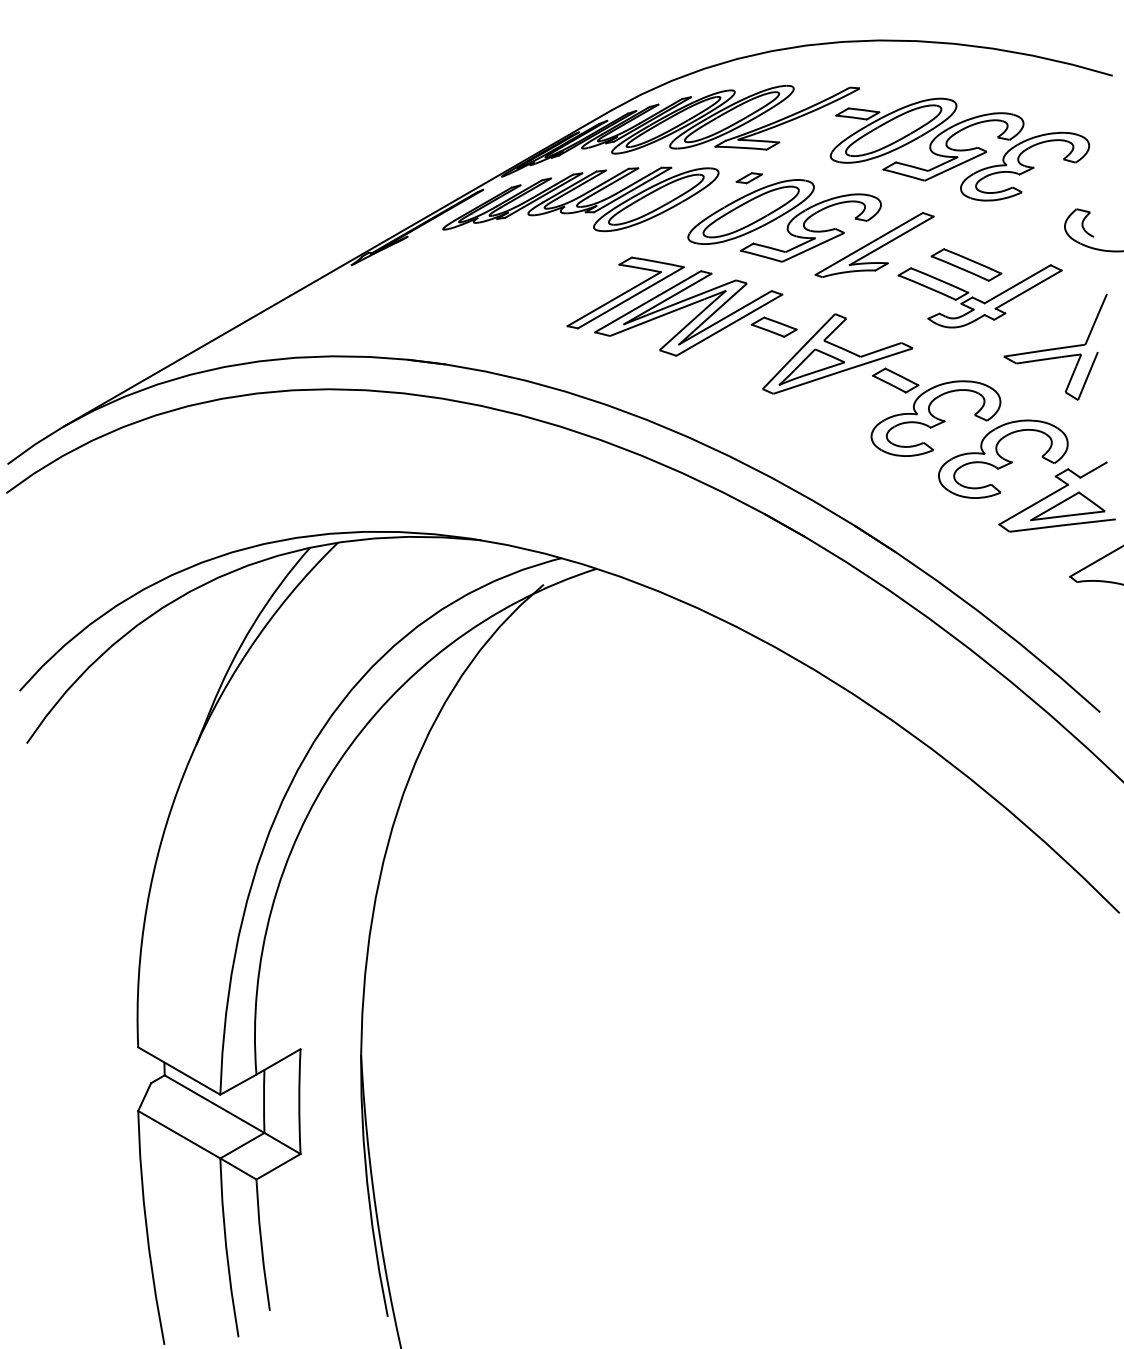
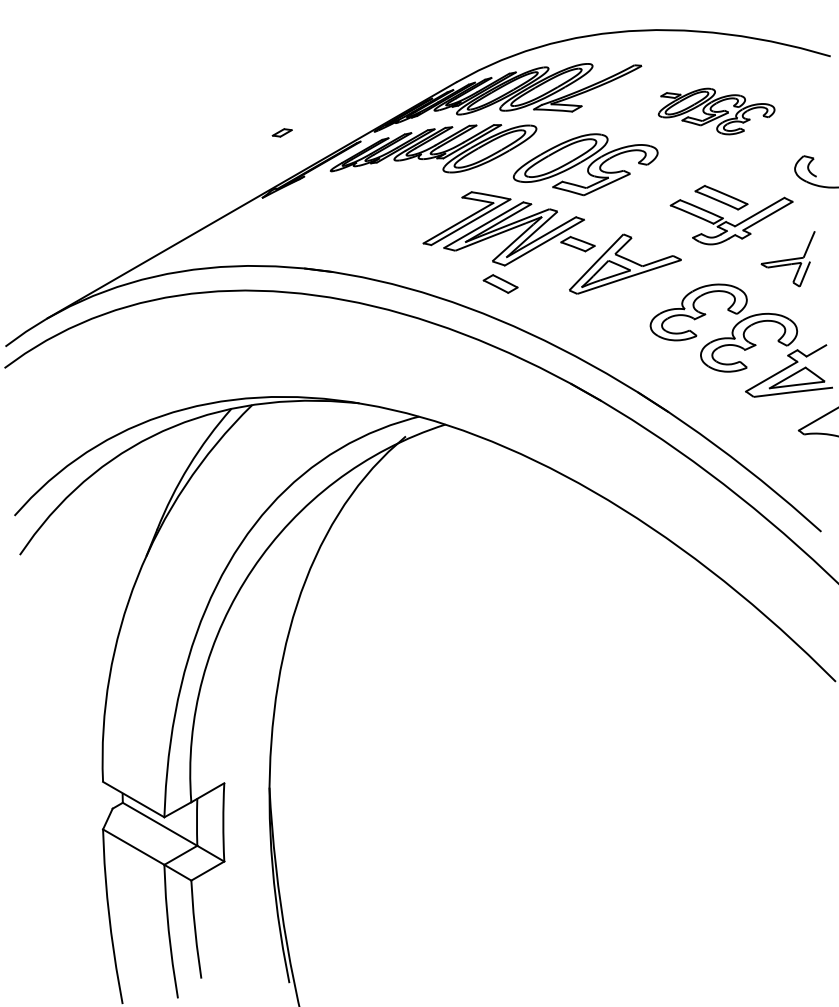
part: (959, 149) -> (716, 111), size x0.6
part: (749, 178) -> (282, 133), moved
part: (874, 244) -> (652, 182), removed
part: (1055, 346) -> (787, 258), size x0.7
part: (895, 380) -> (500, 283), moved

